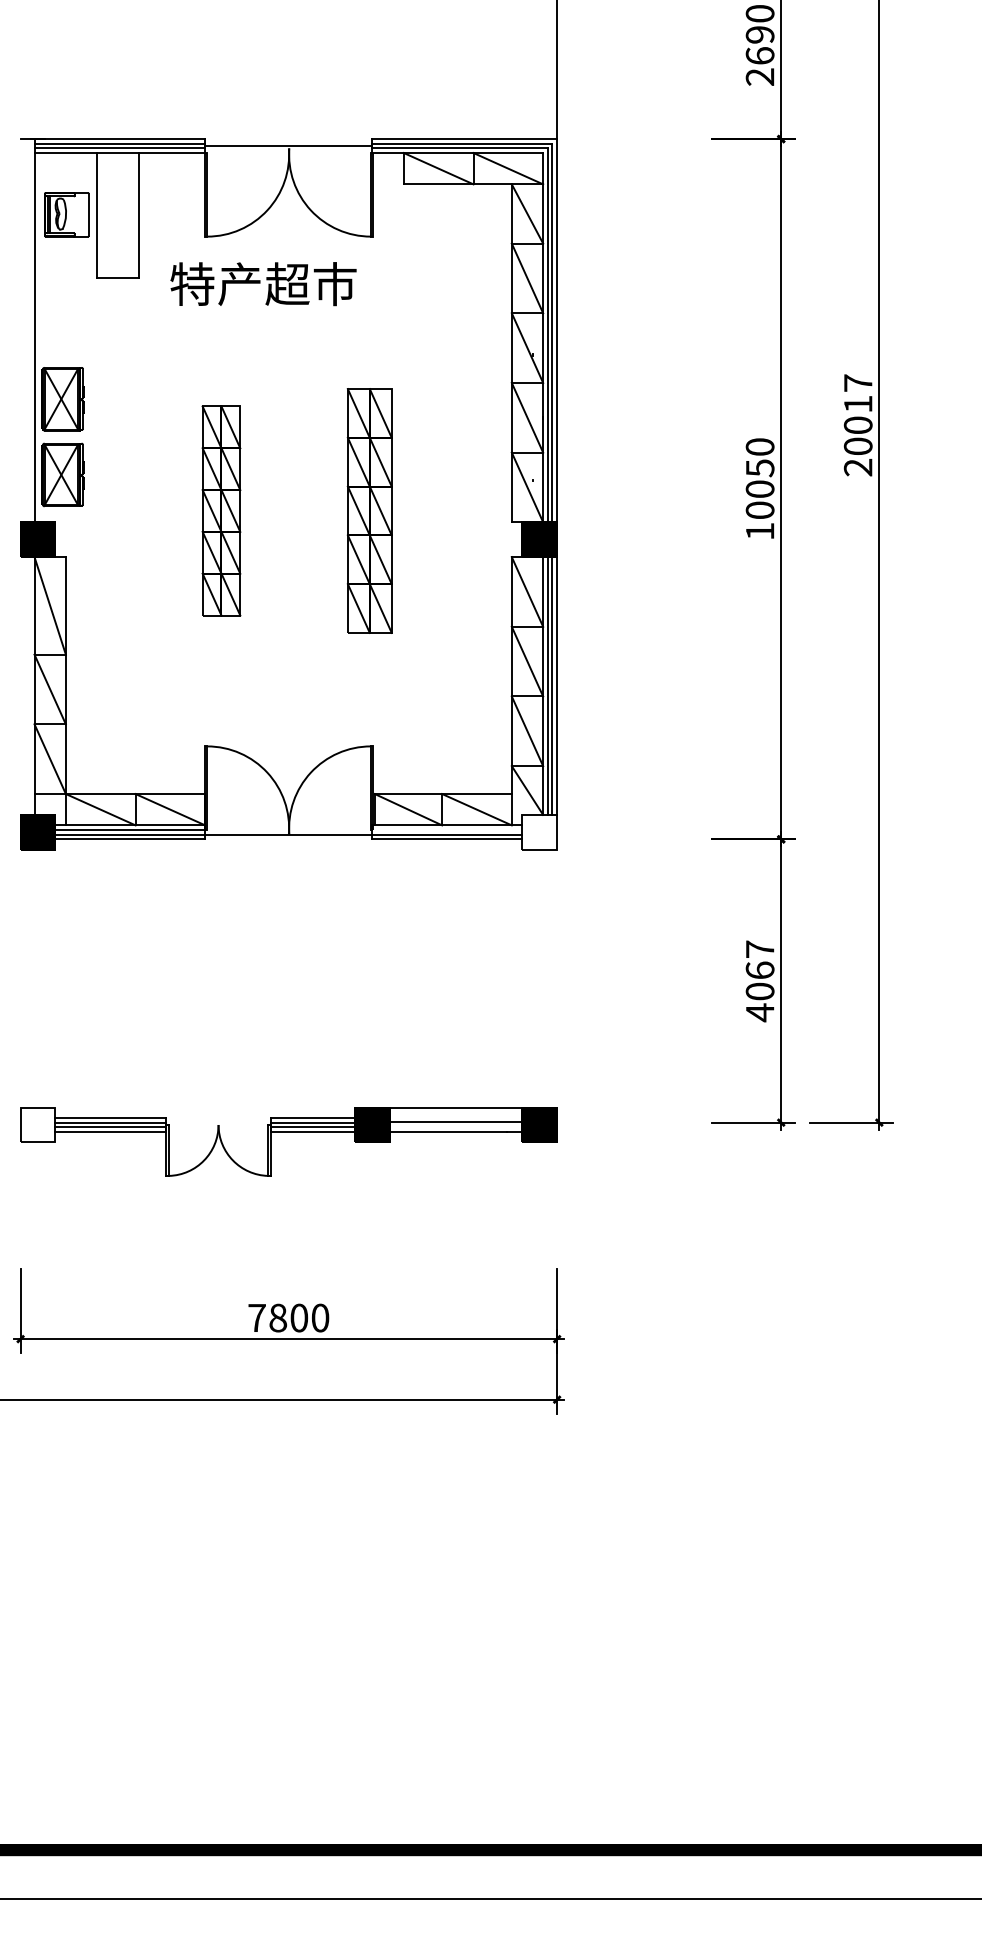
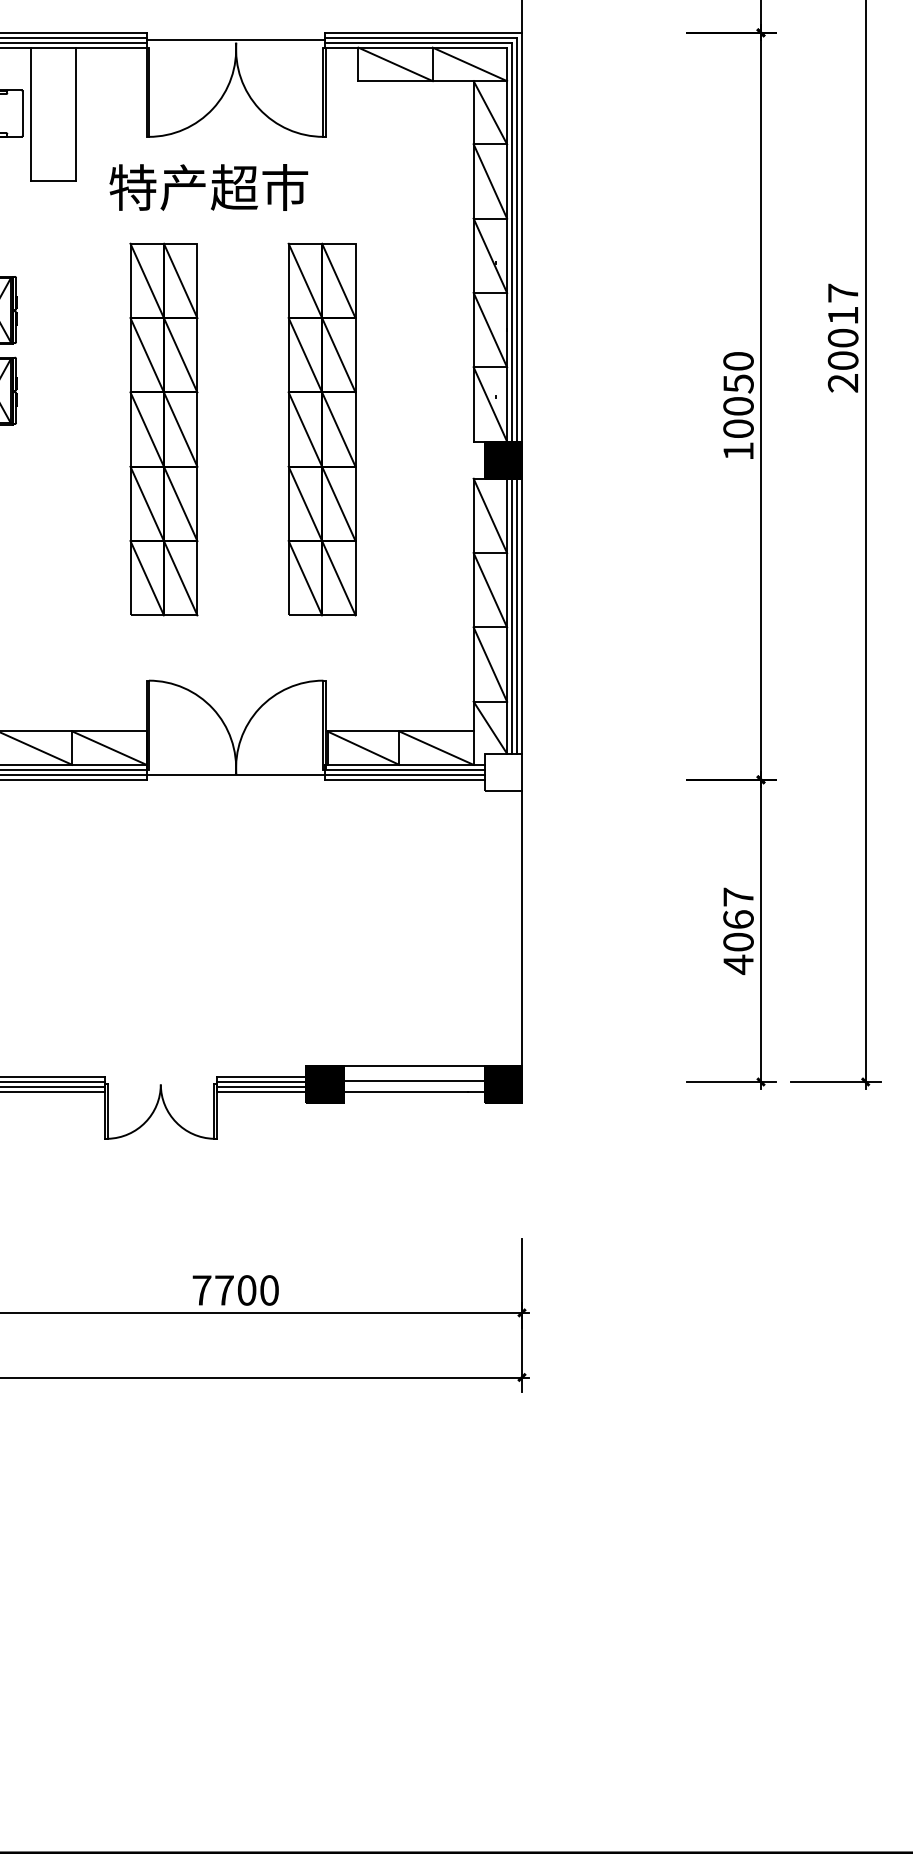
part: (221, 510) -> (163, 429), size x1.67
part: (369, 510) -> (321, 429), size x1.43
line: (447, 830) -> (405, 770), added
line: (557, 978) -> (522, 928), added
text: (278, 1317) -> (224, 1289), 7800 -> 7700

